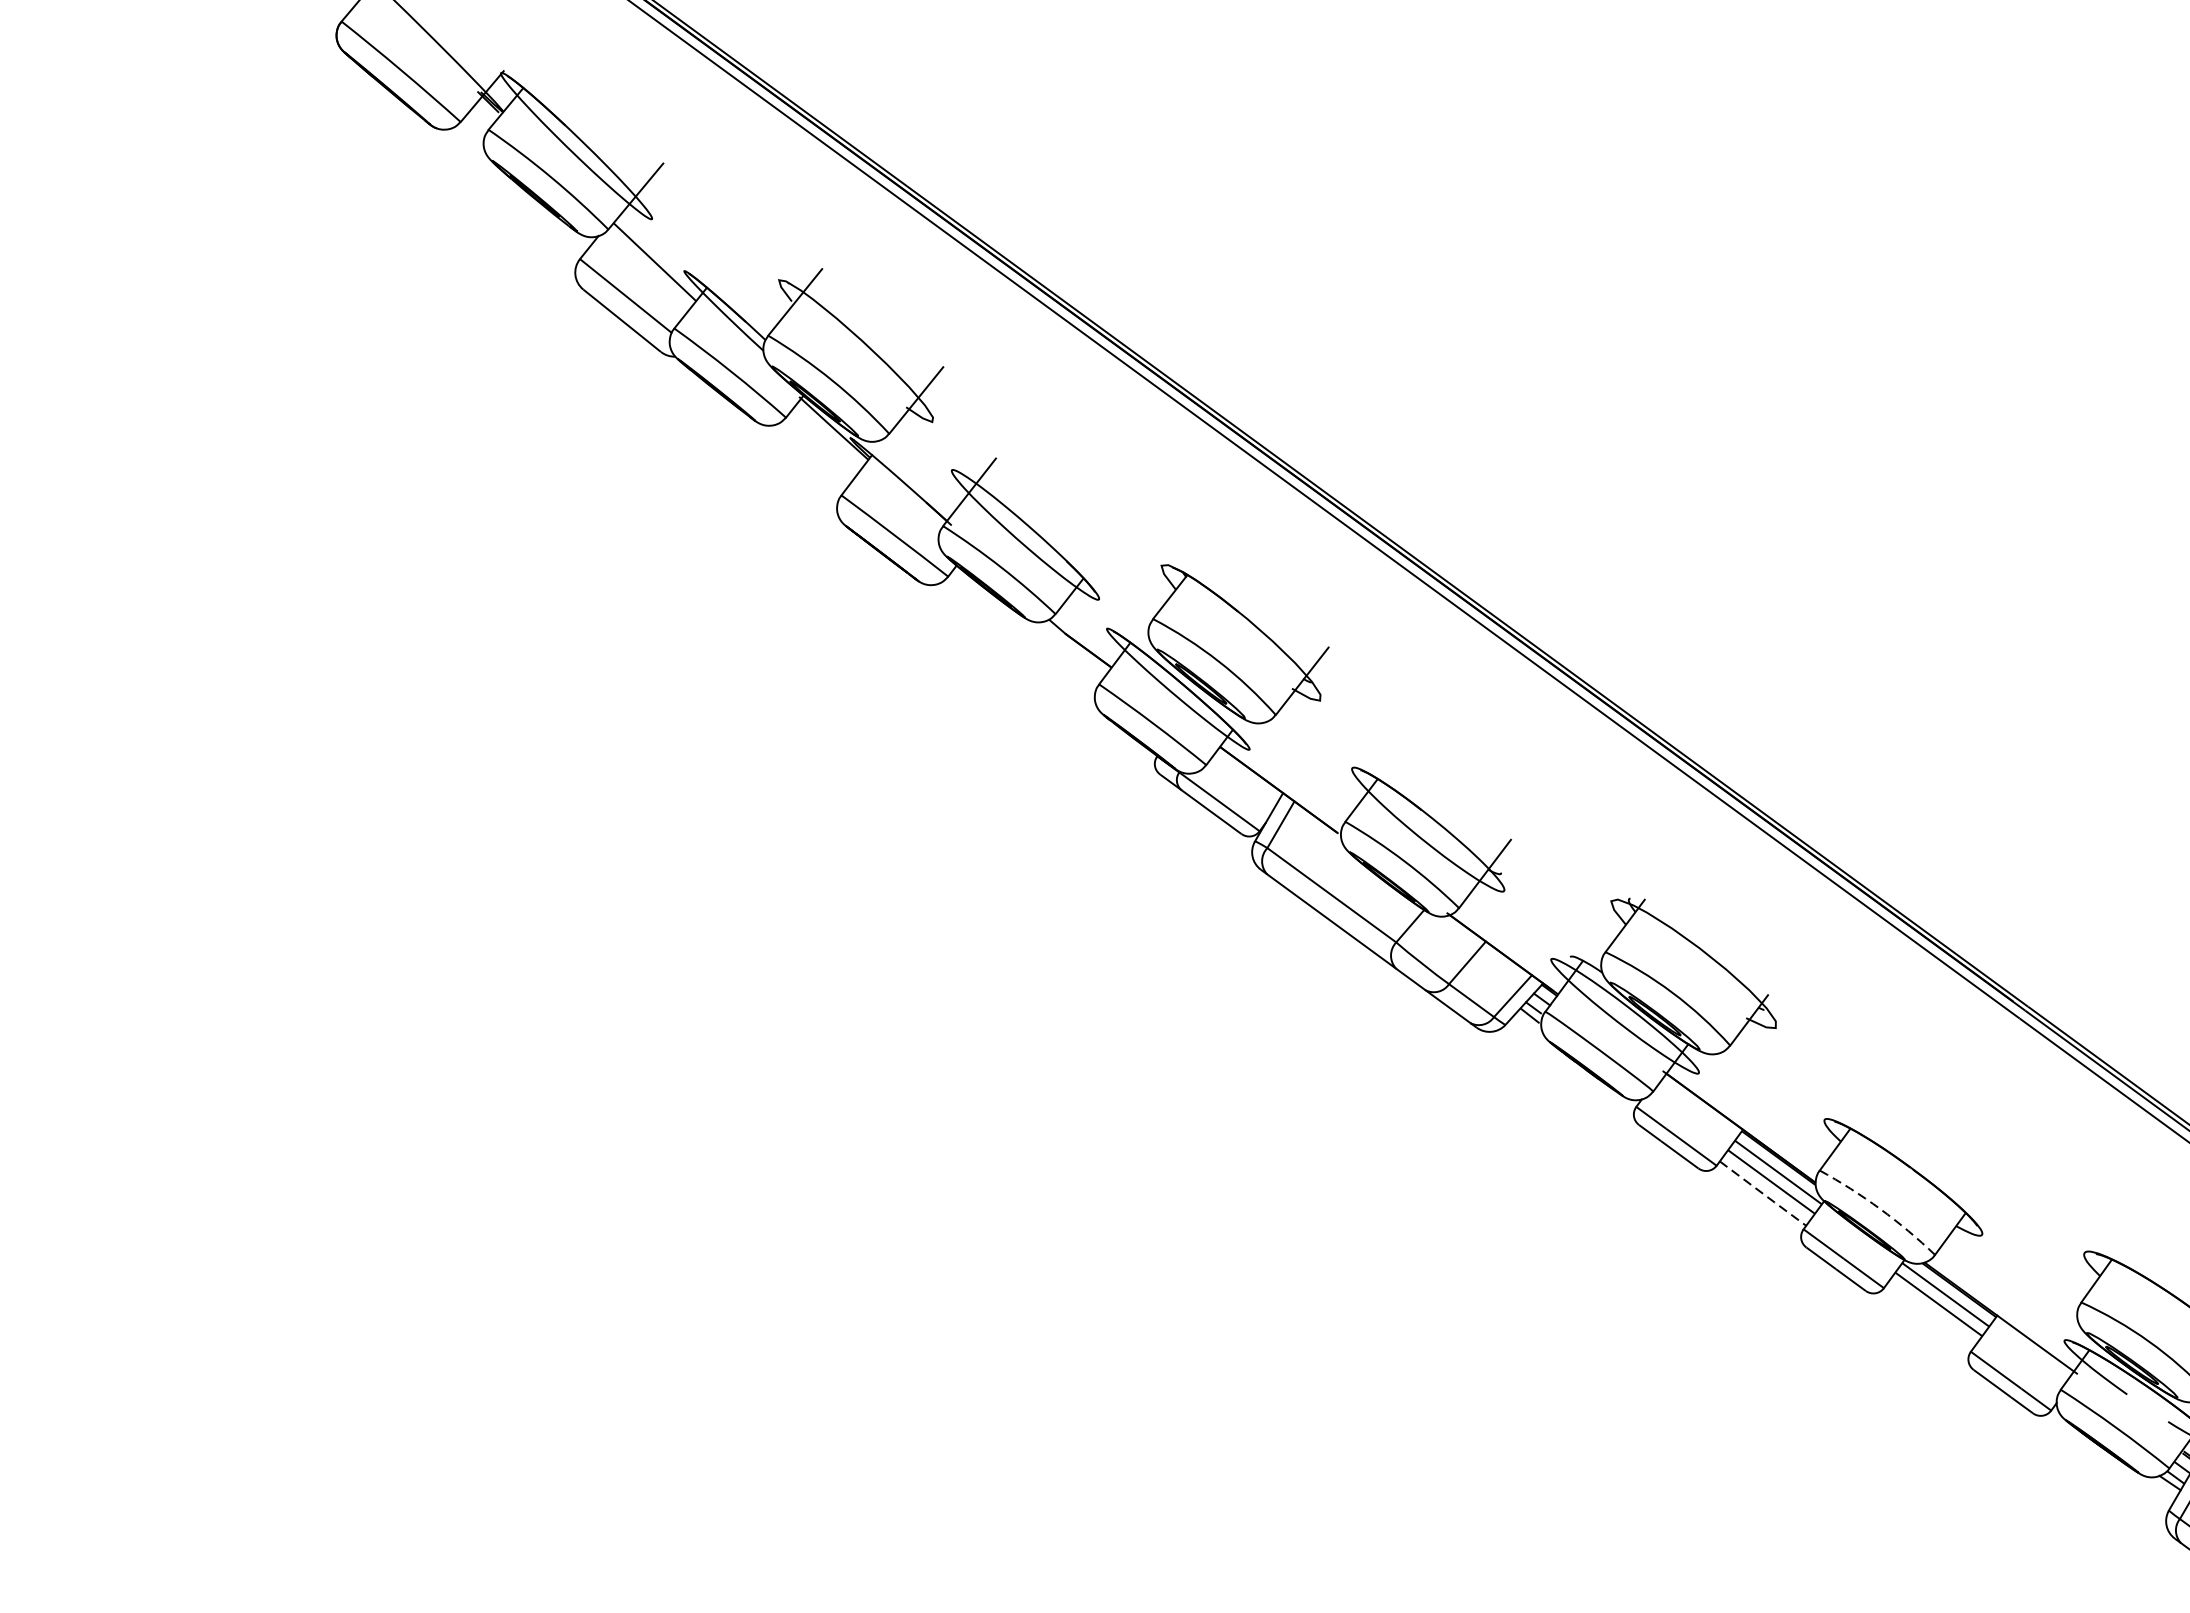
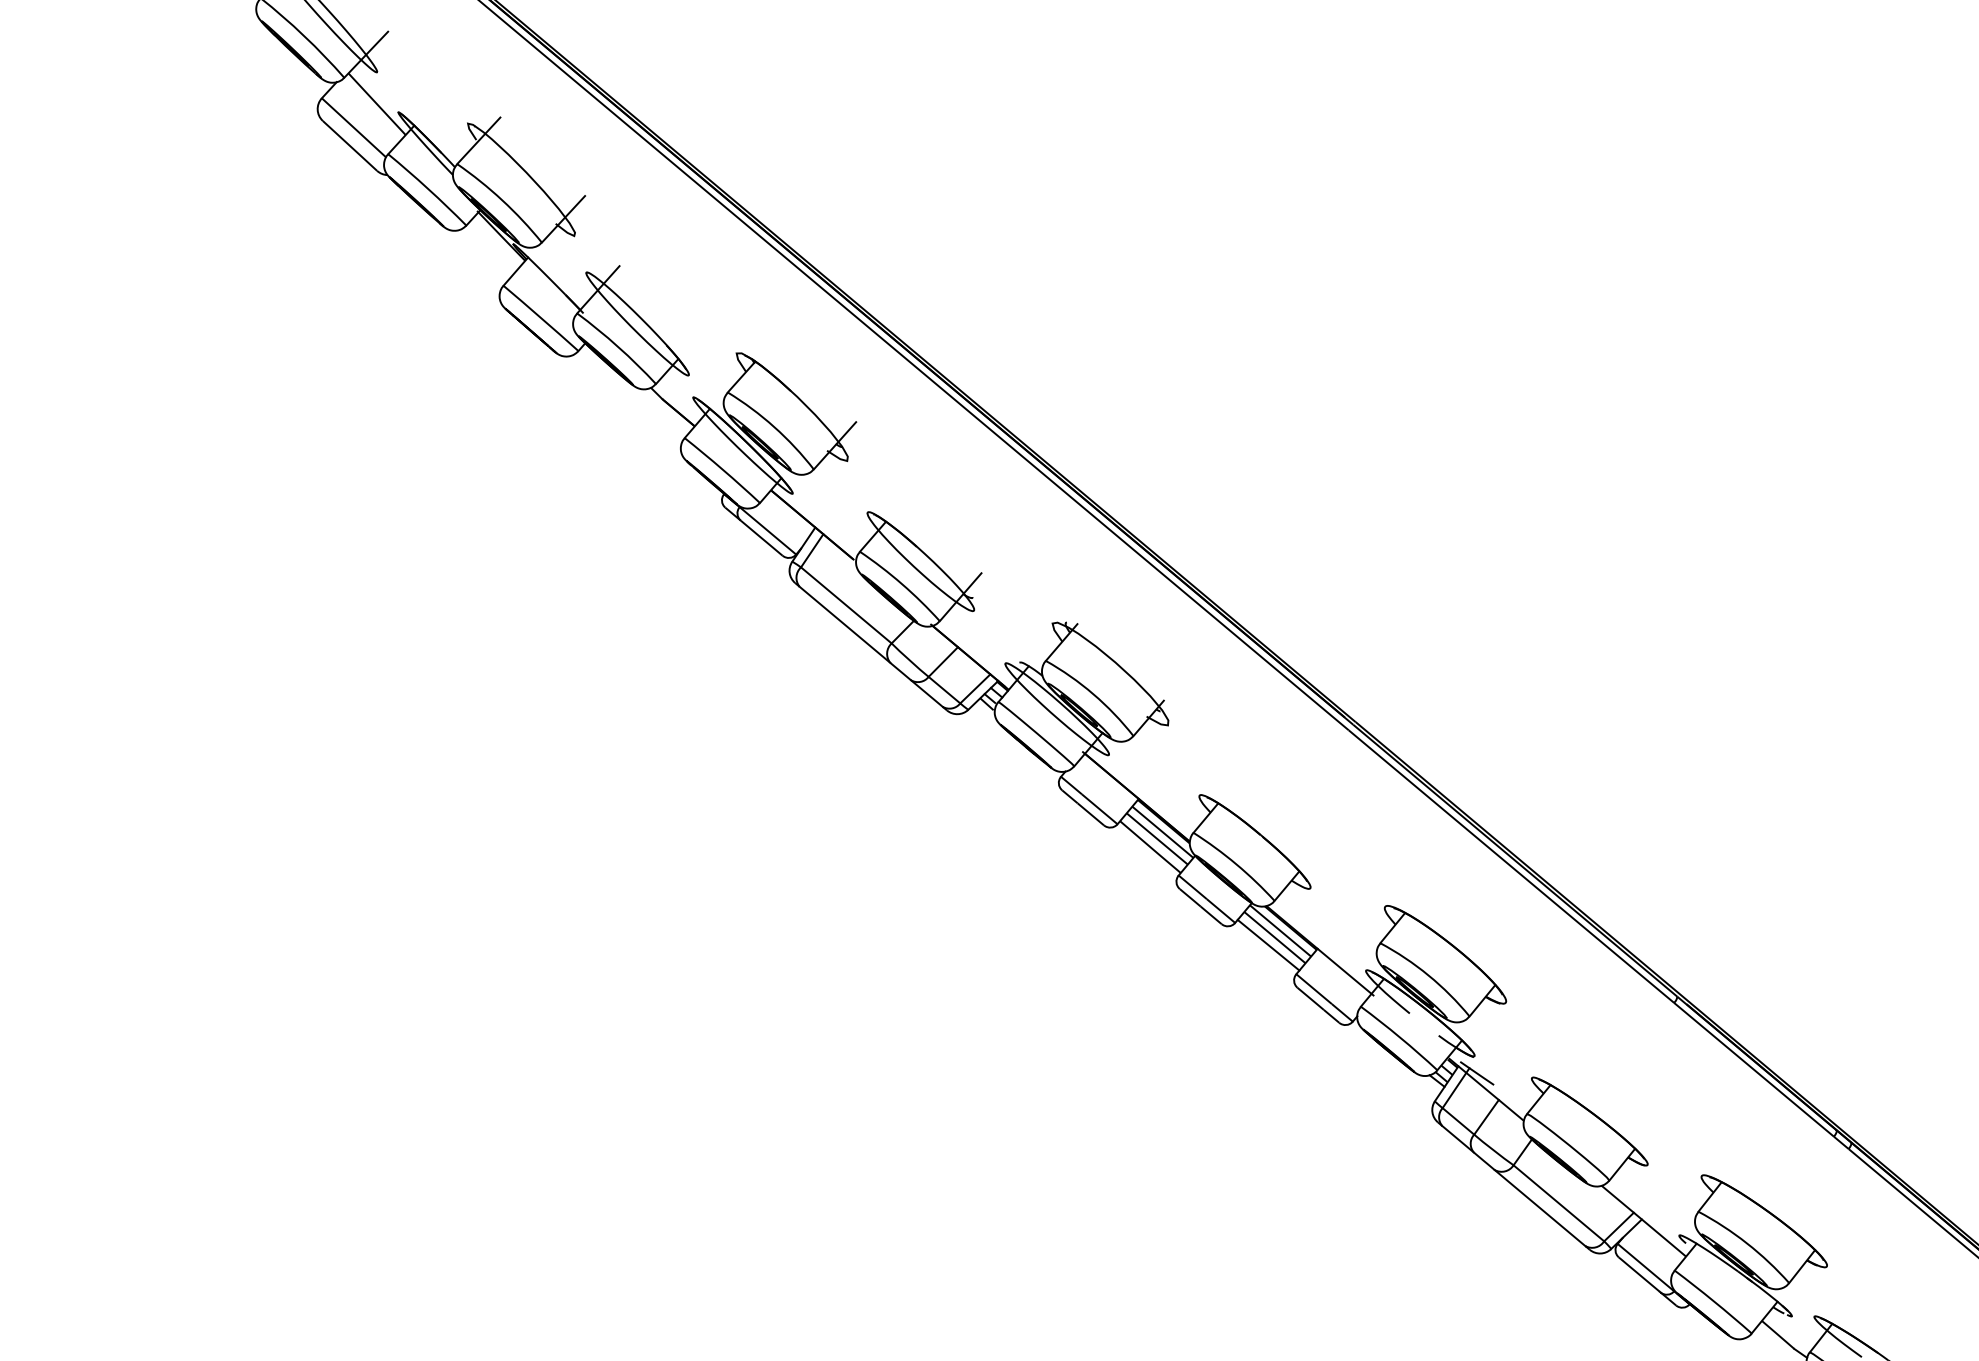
line: (1763, 1194) -> (1150, 847), dashed -> solid
arc: (1880, 1209) -> (1236, 864), dashed -> solid
line: (1930, 1314) -> (1268, 944), added

